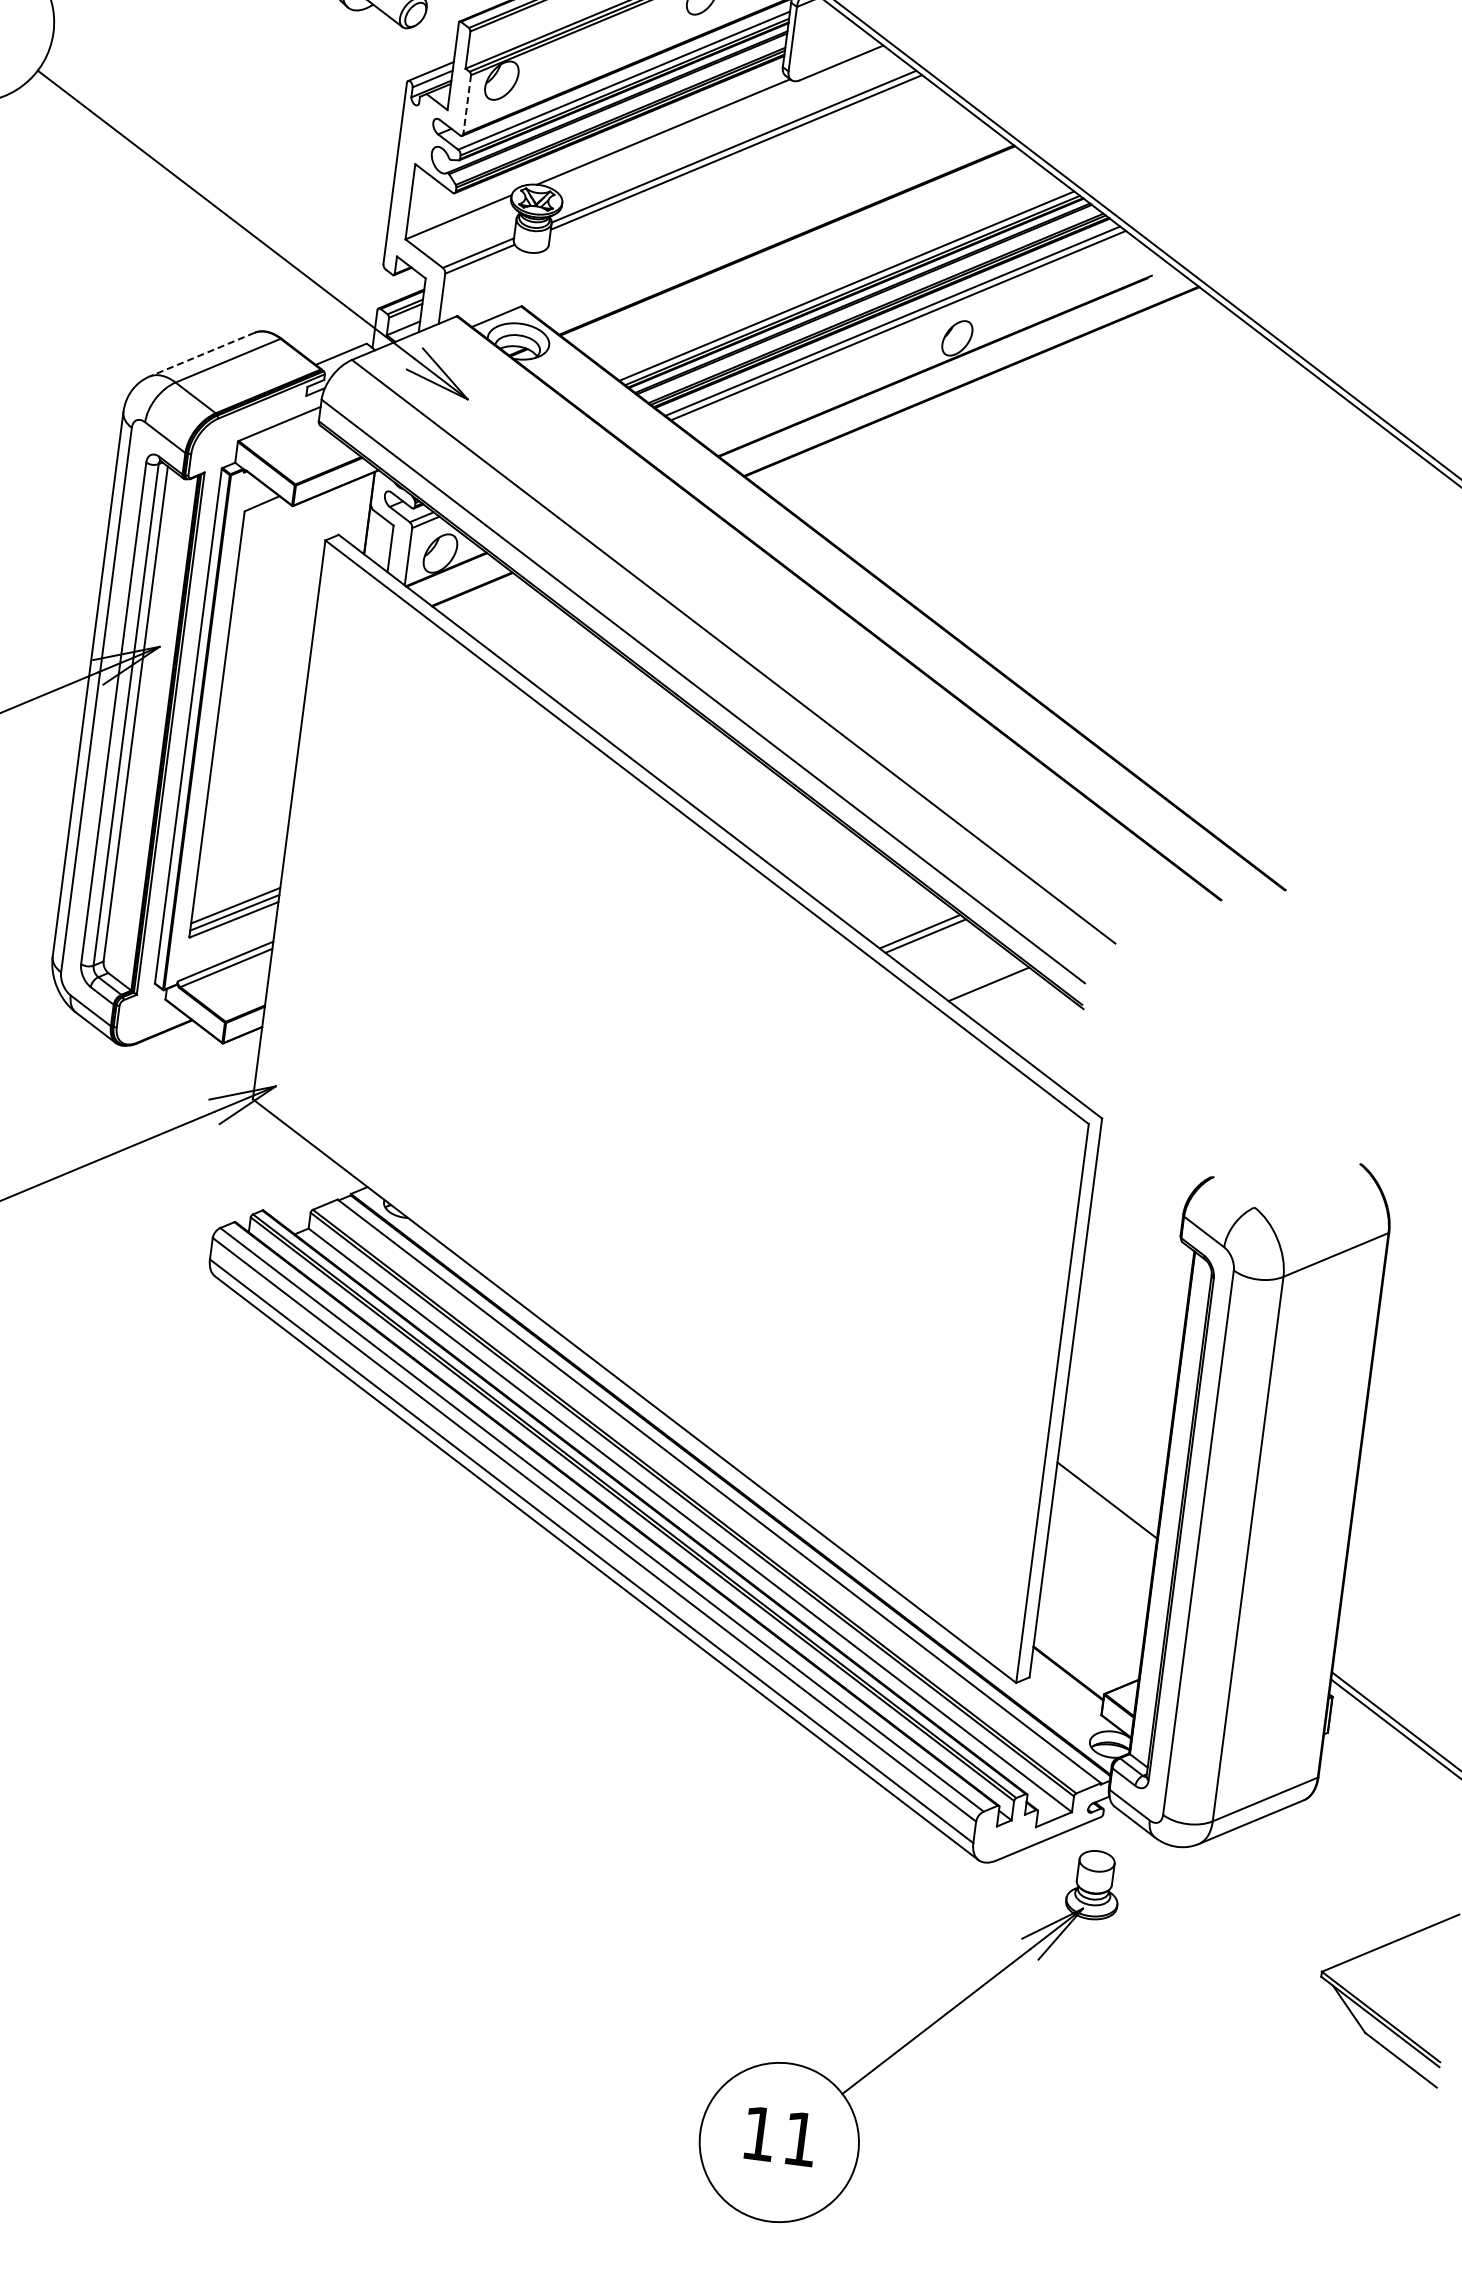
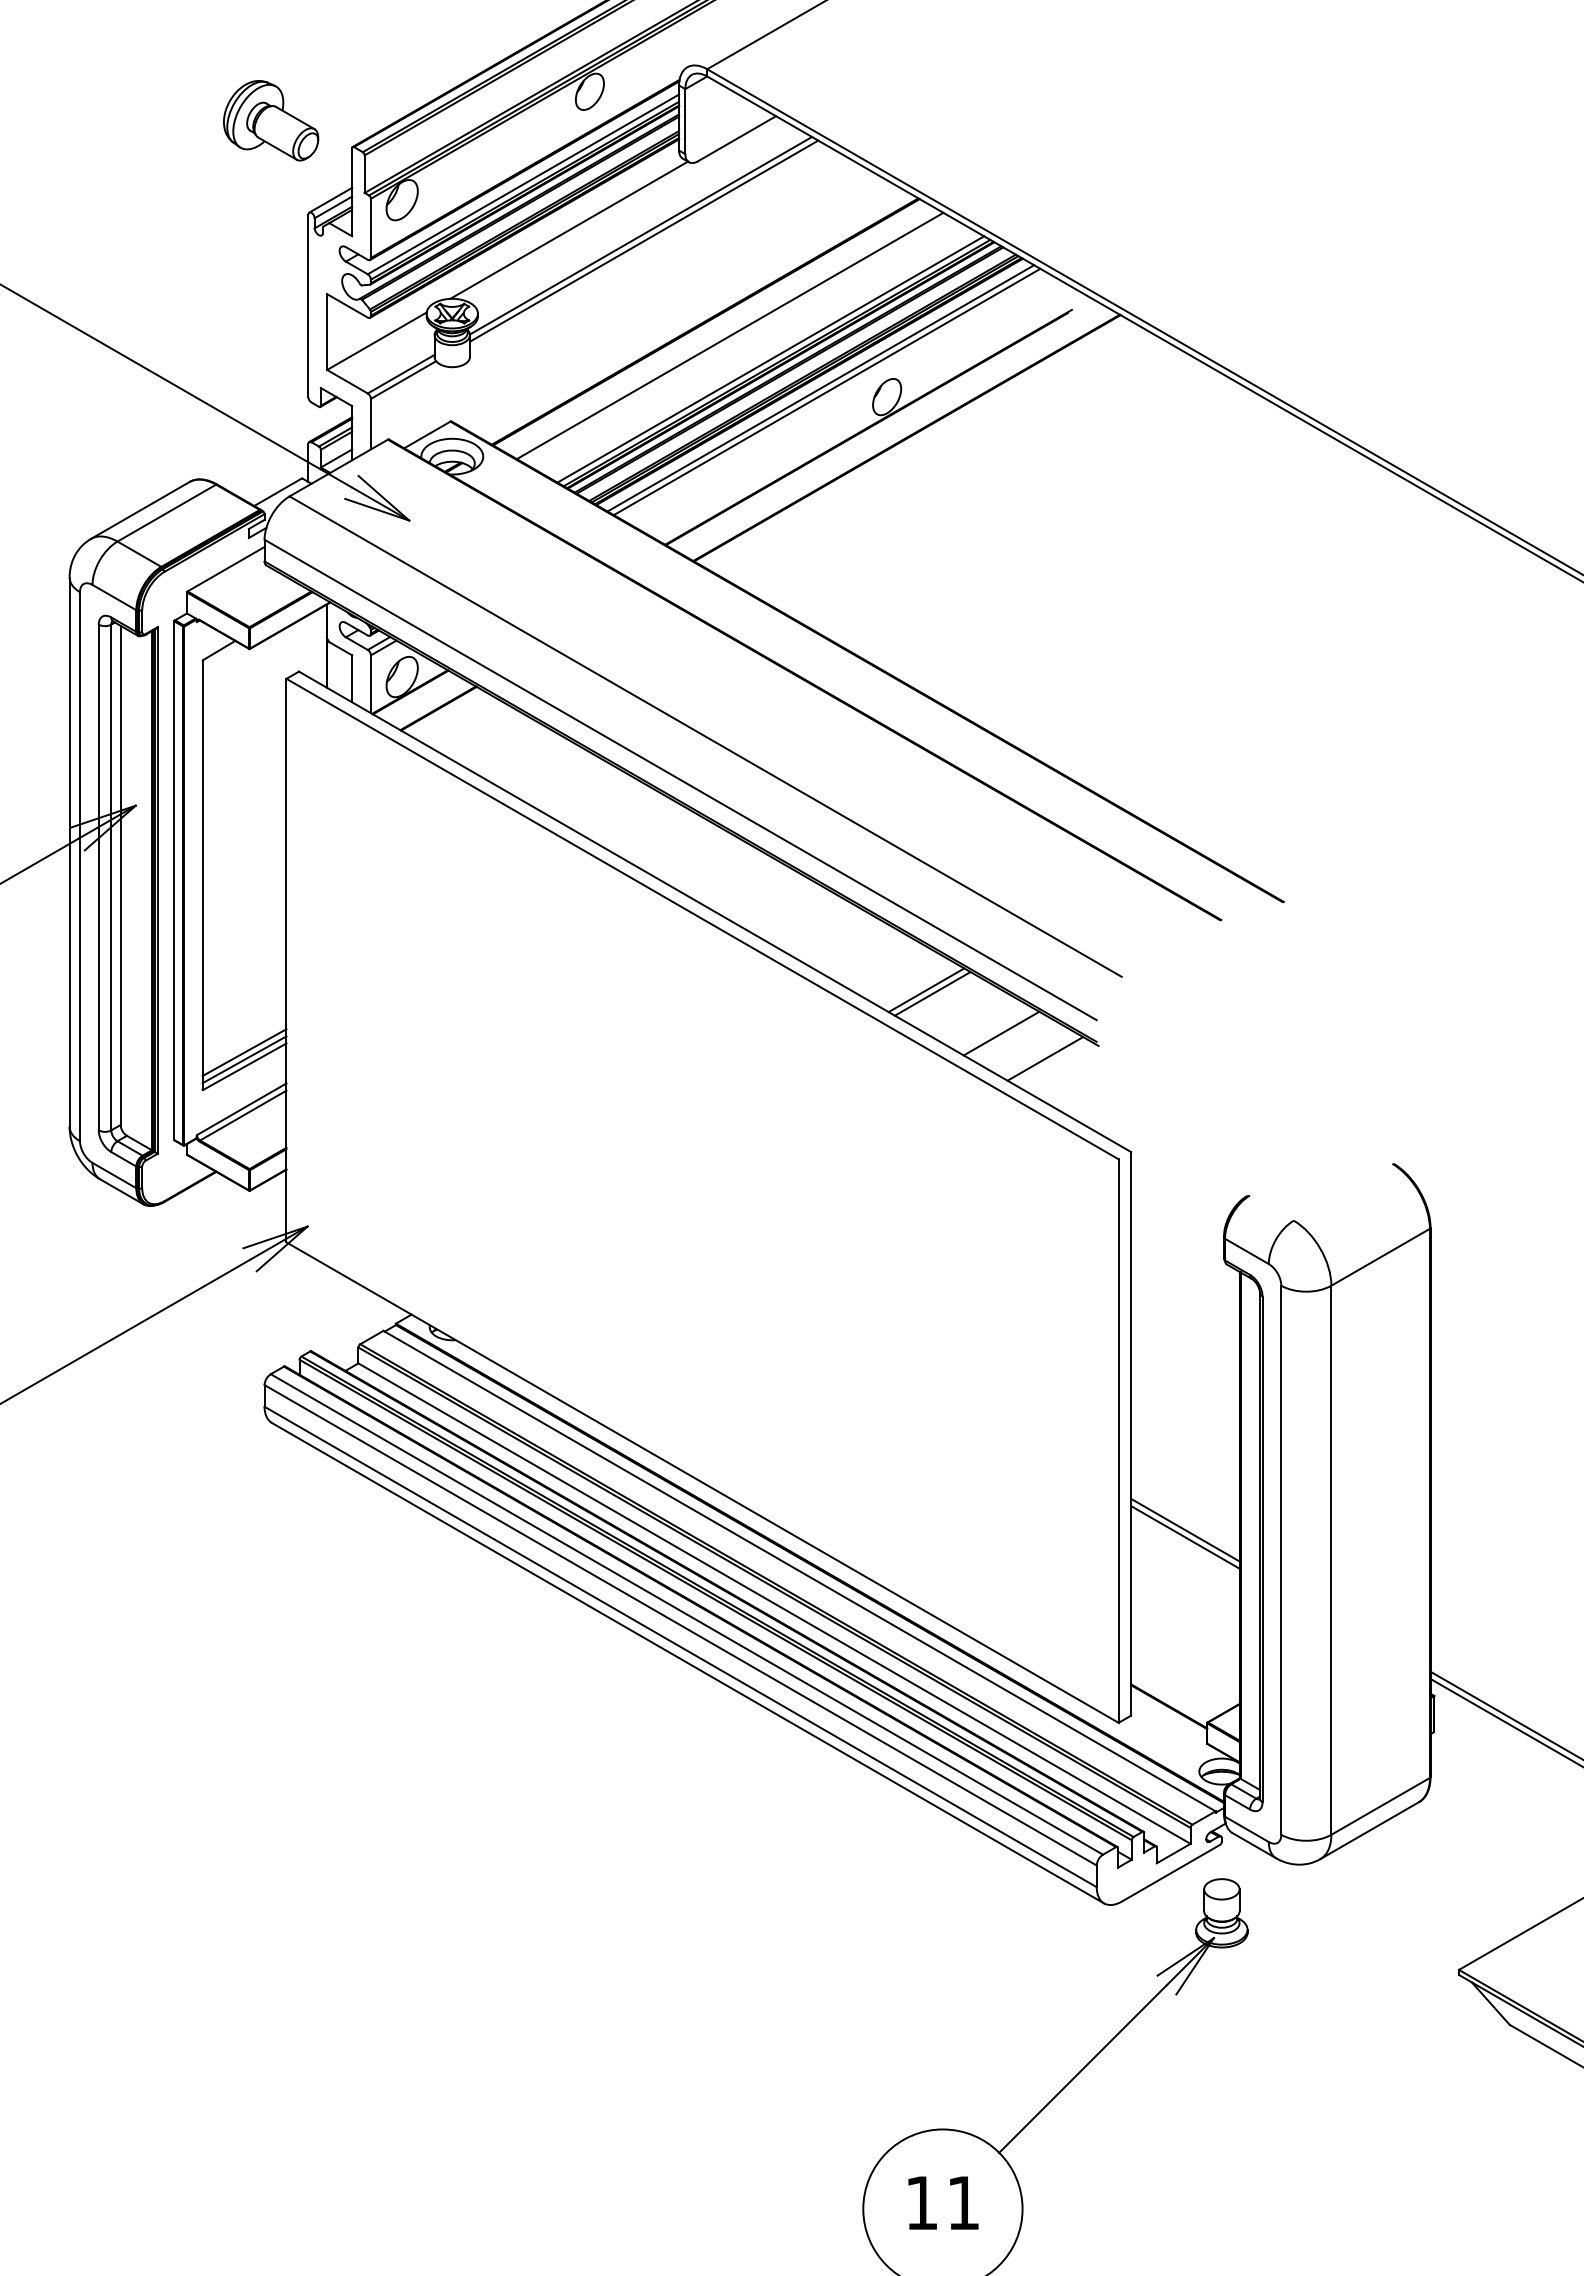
line: (466, 104) -> (370, 228), dashed -> solid
line: (809, 257) -> (729, 335), added
line: (202, 354) -> (140, 510), dashed -> solid
line: (1029, 1014) -> (1045, 1058), added
line: (1106, 1507) -> (1185, 1537), added

